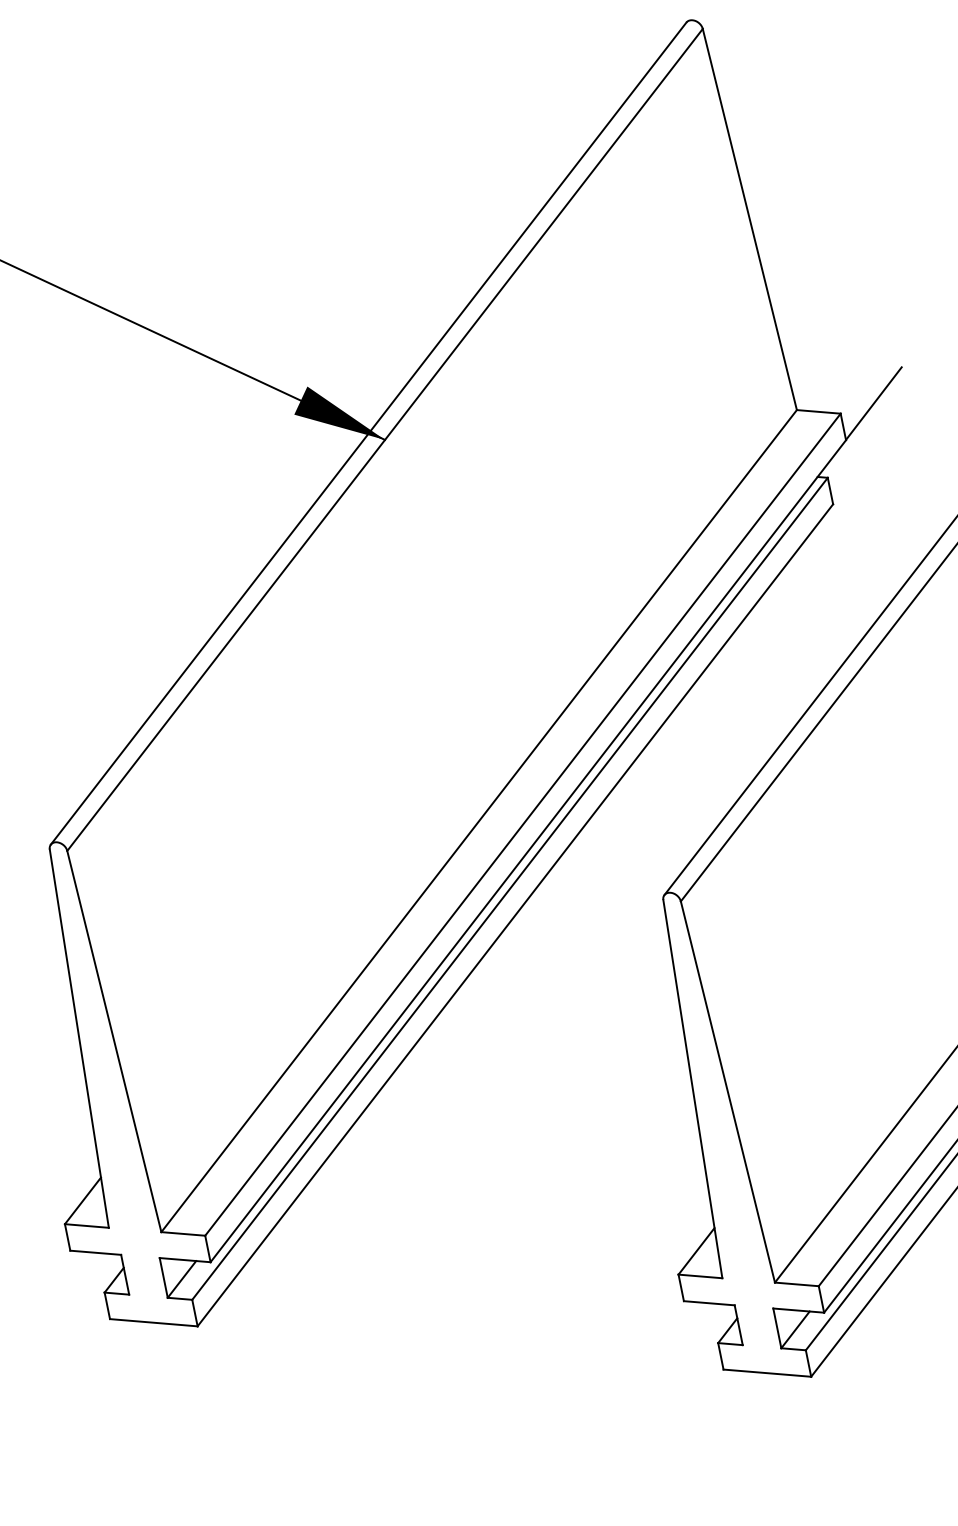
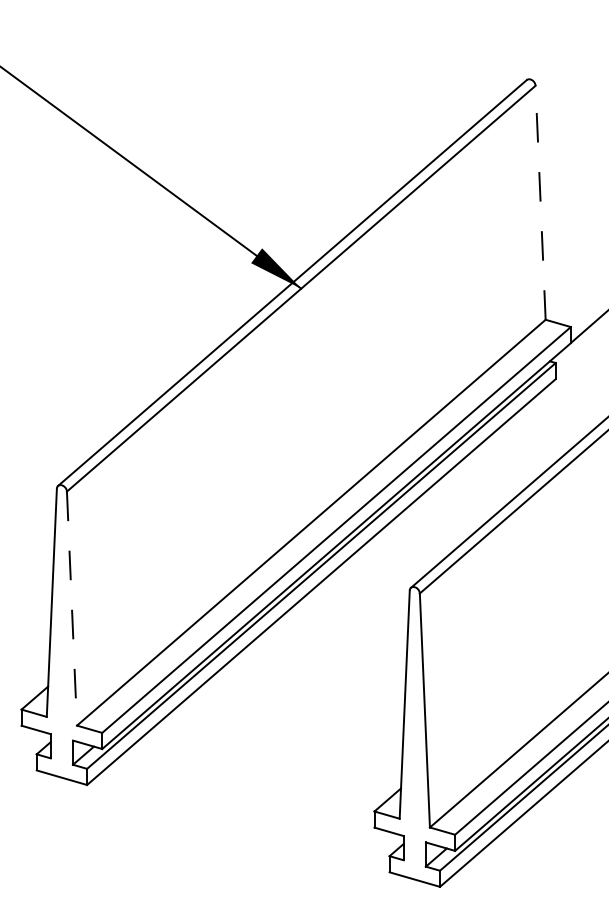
line: (749, 219) -> (540, 202), solid -> dashed
line: (115, 1042) -> (72, 609), solid -> dashed

